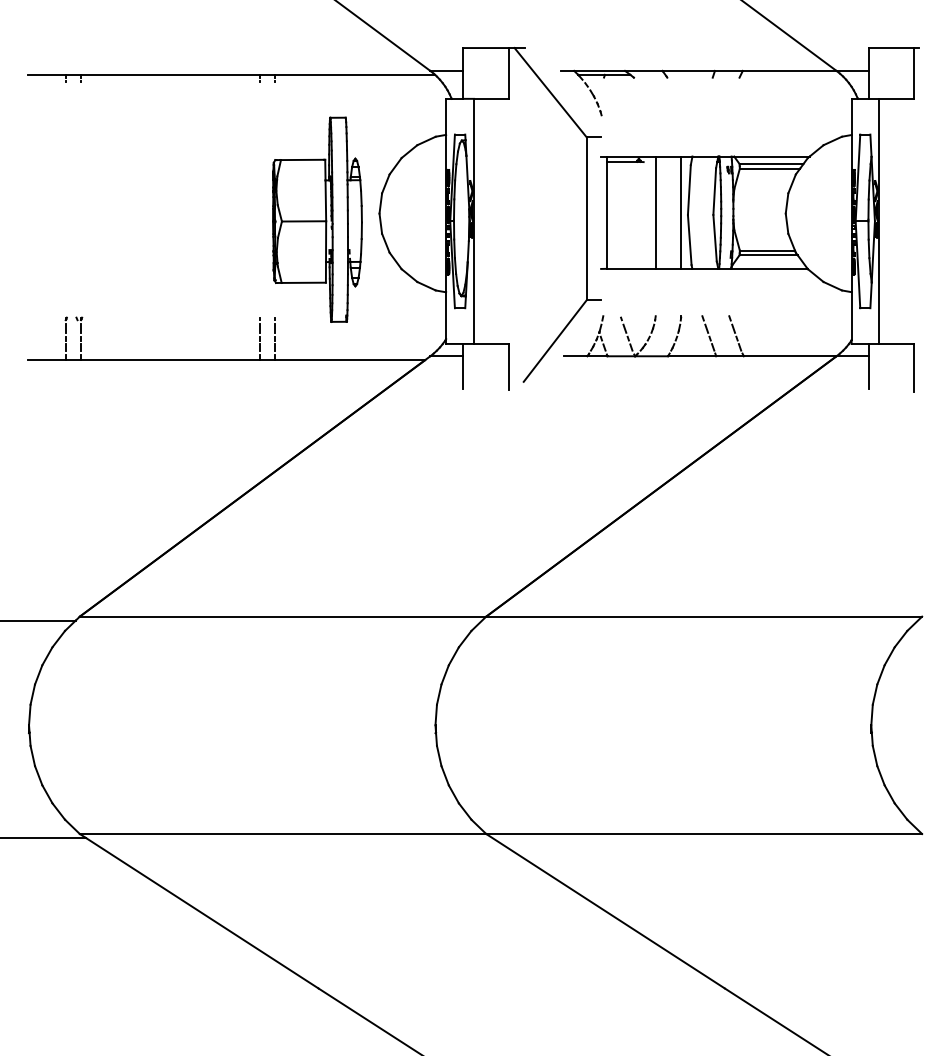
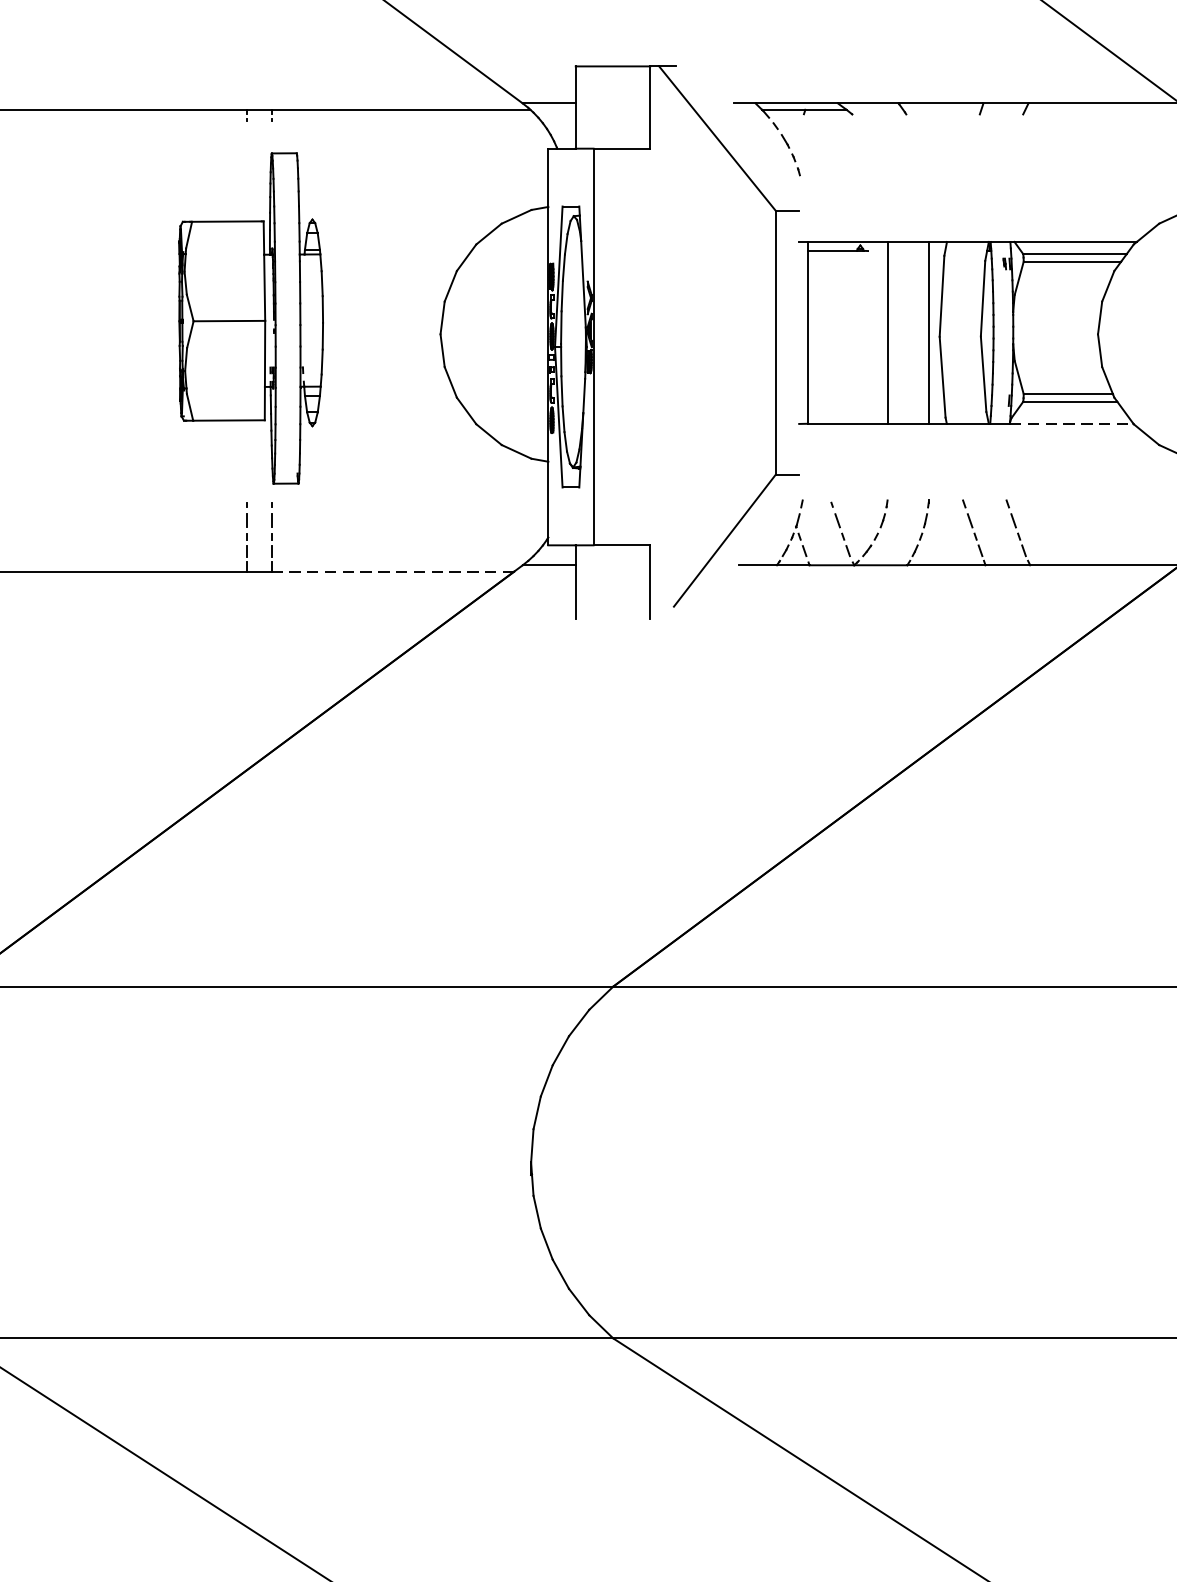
part: (317, 219) -> (251, 318), moved
line: (770, 268) -> (1073, 423), solid -> dashed
line: (350, 360) -> (393, 572), solid -> dashed

